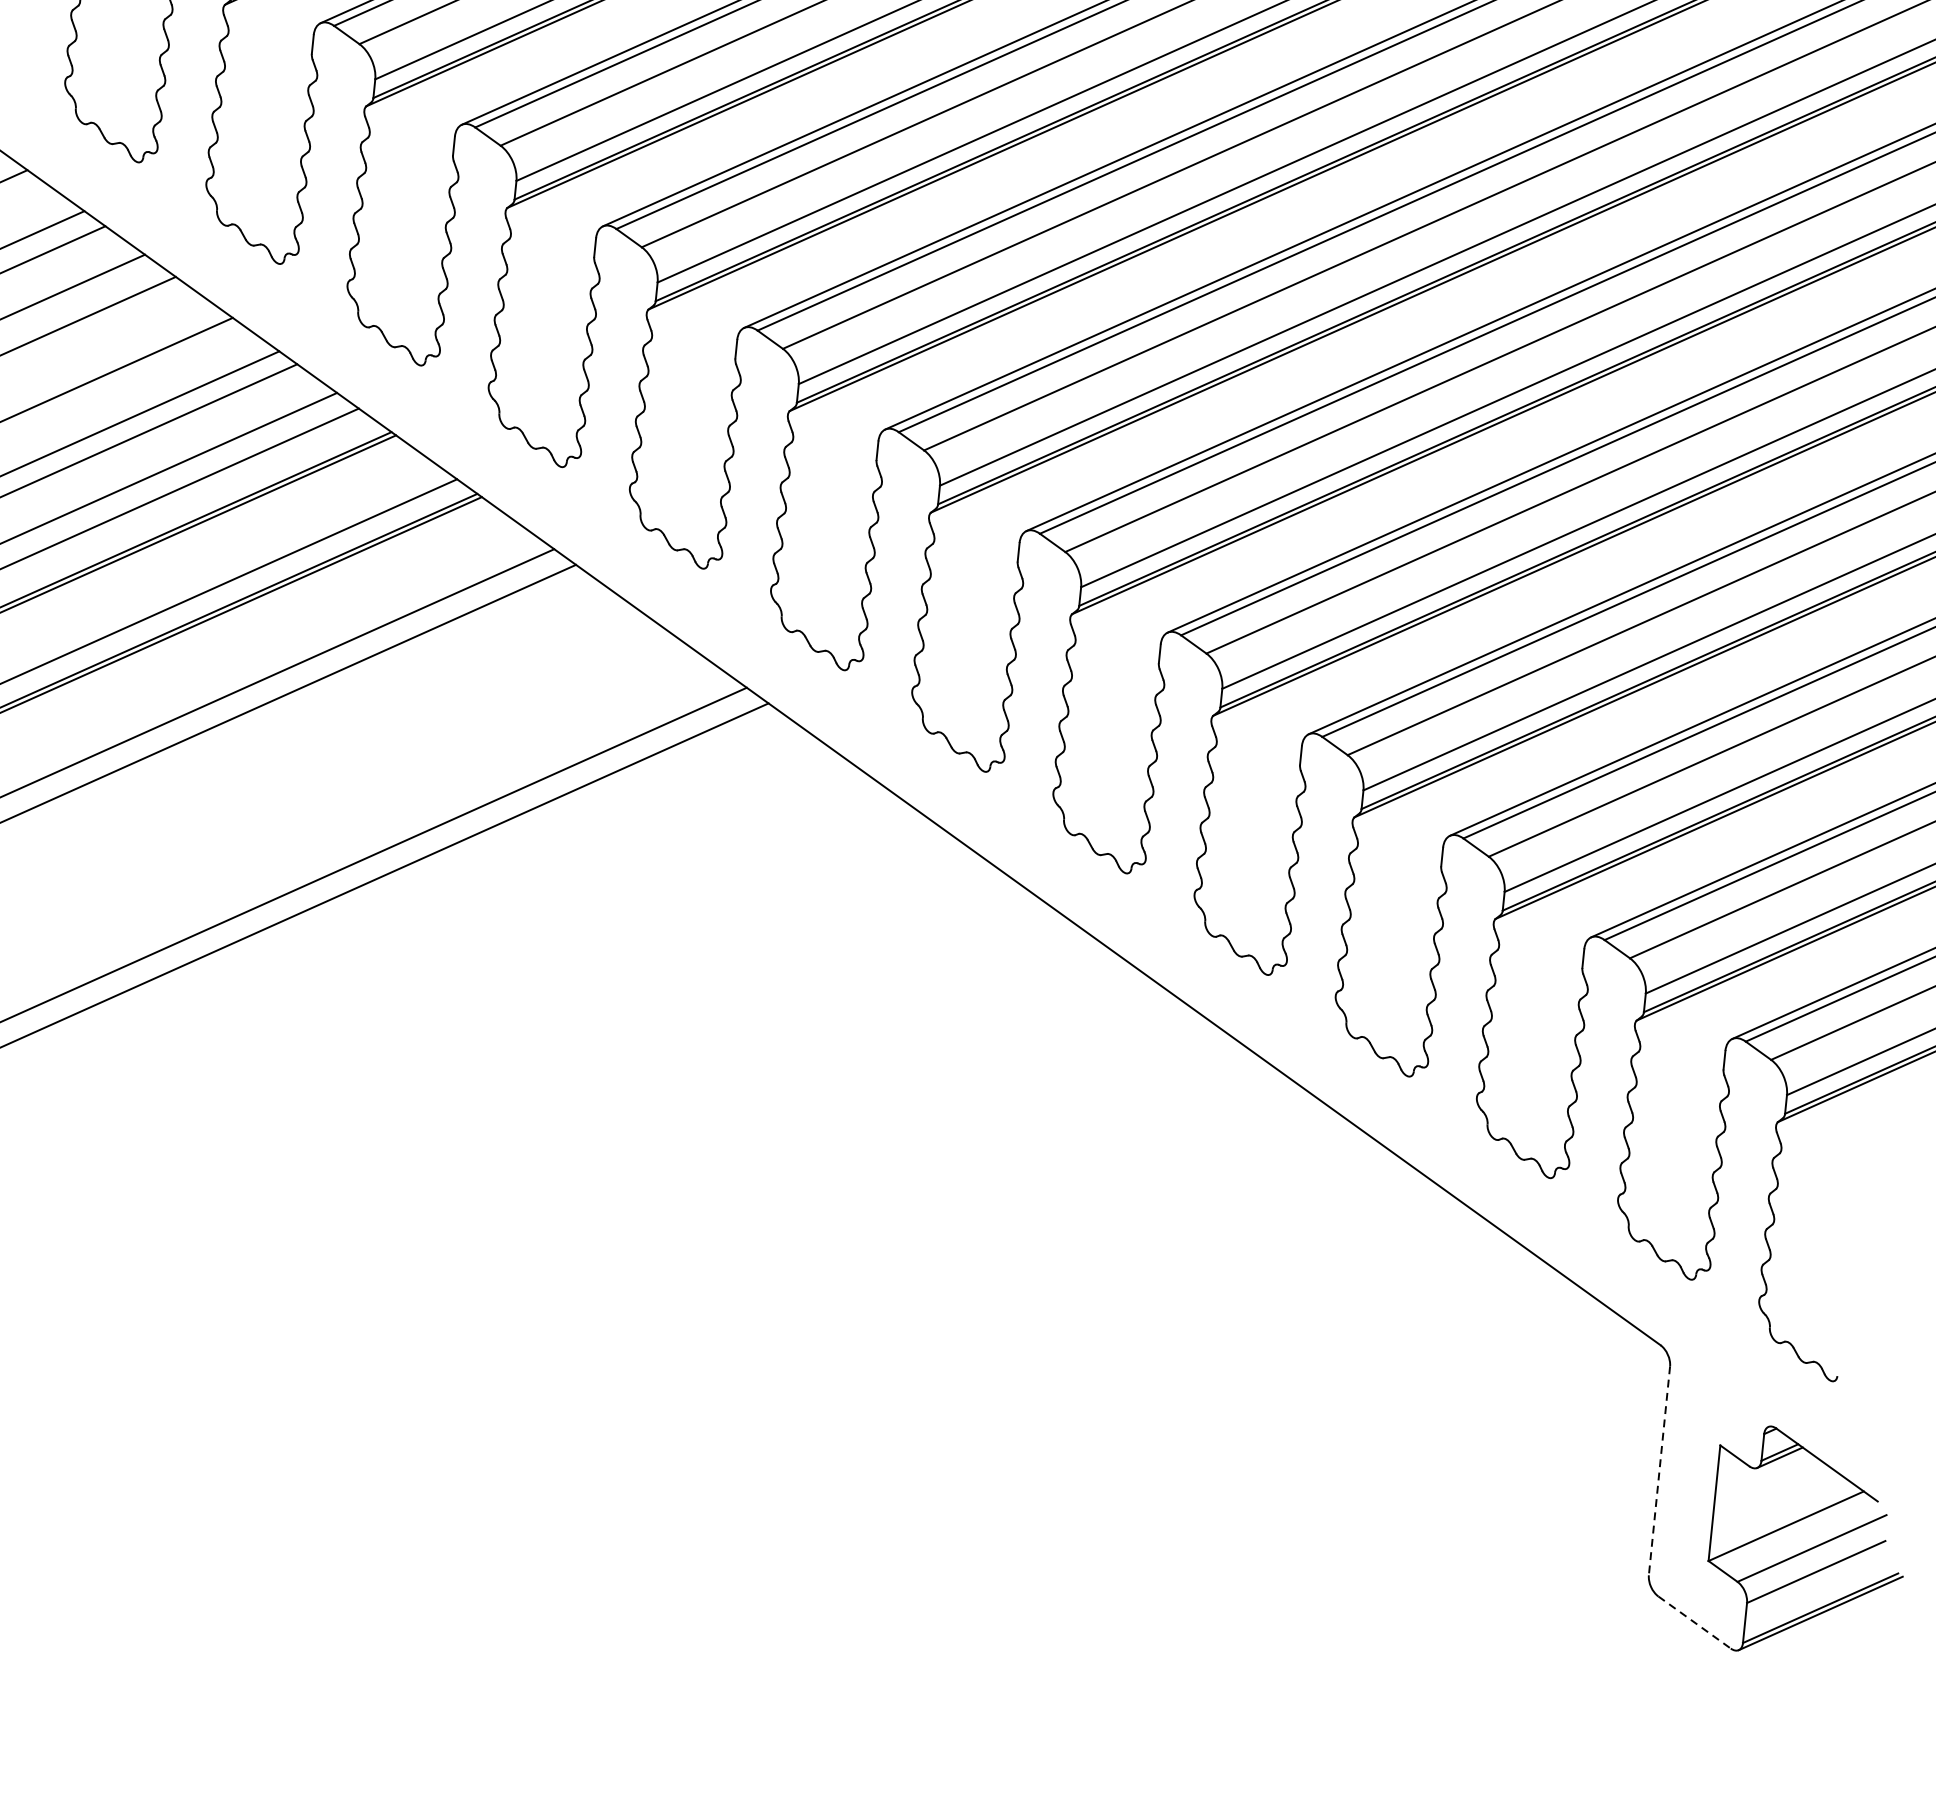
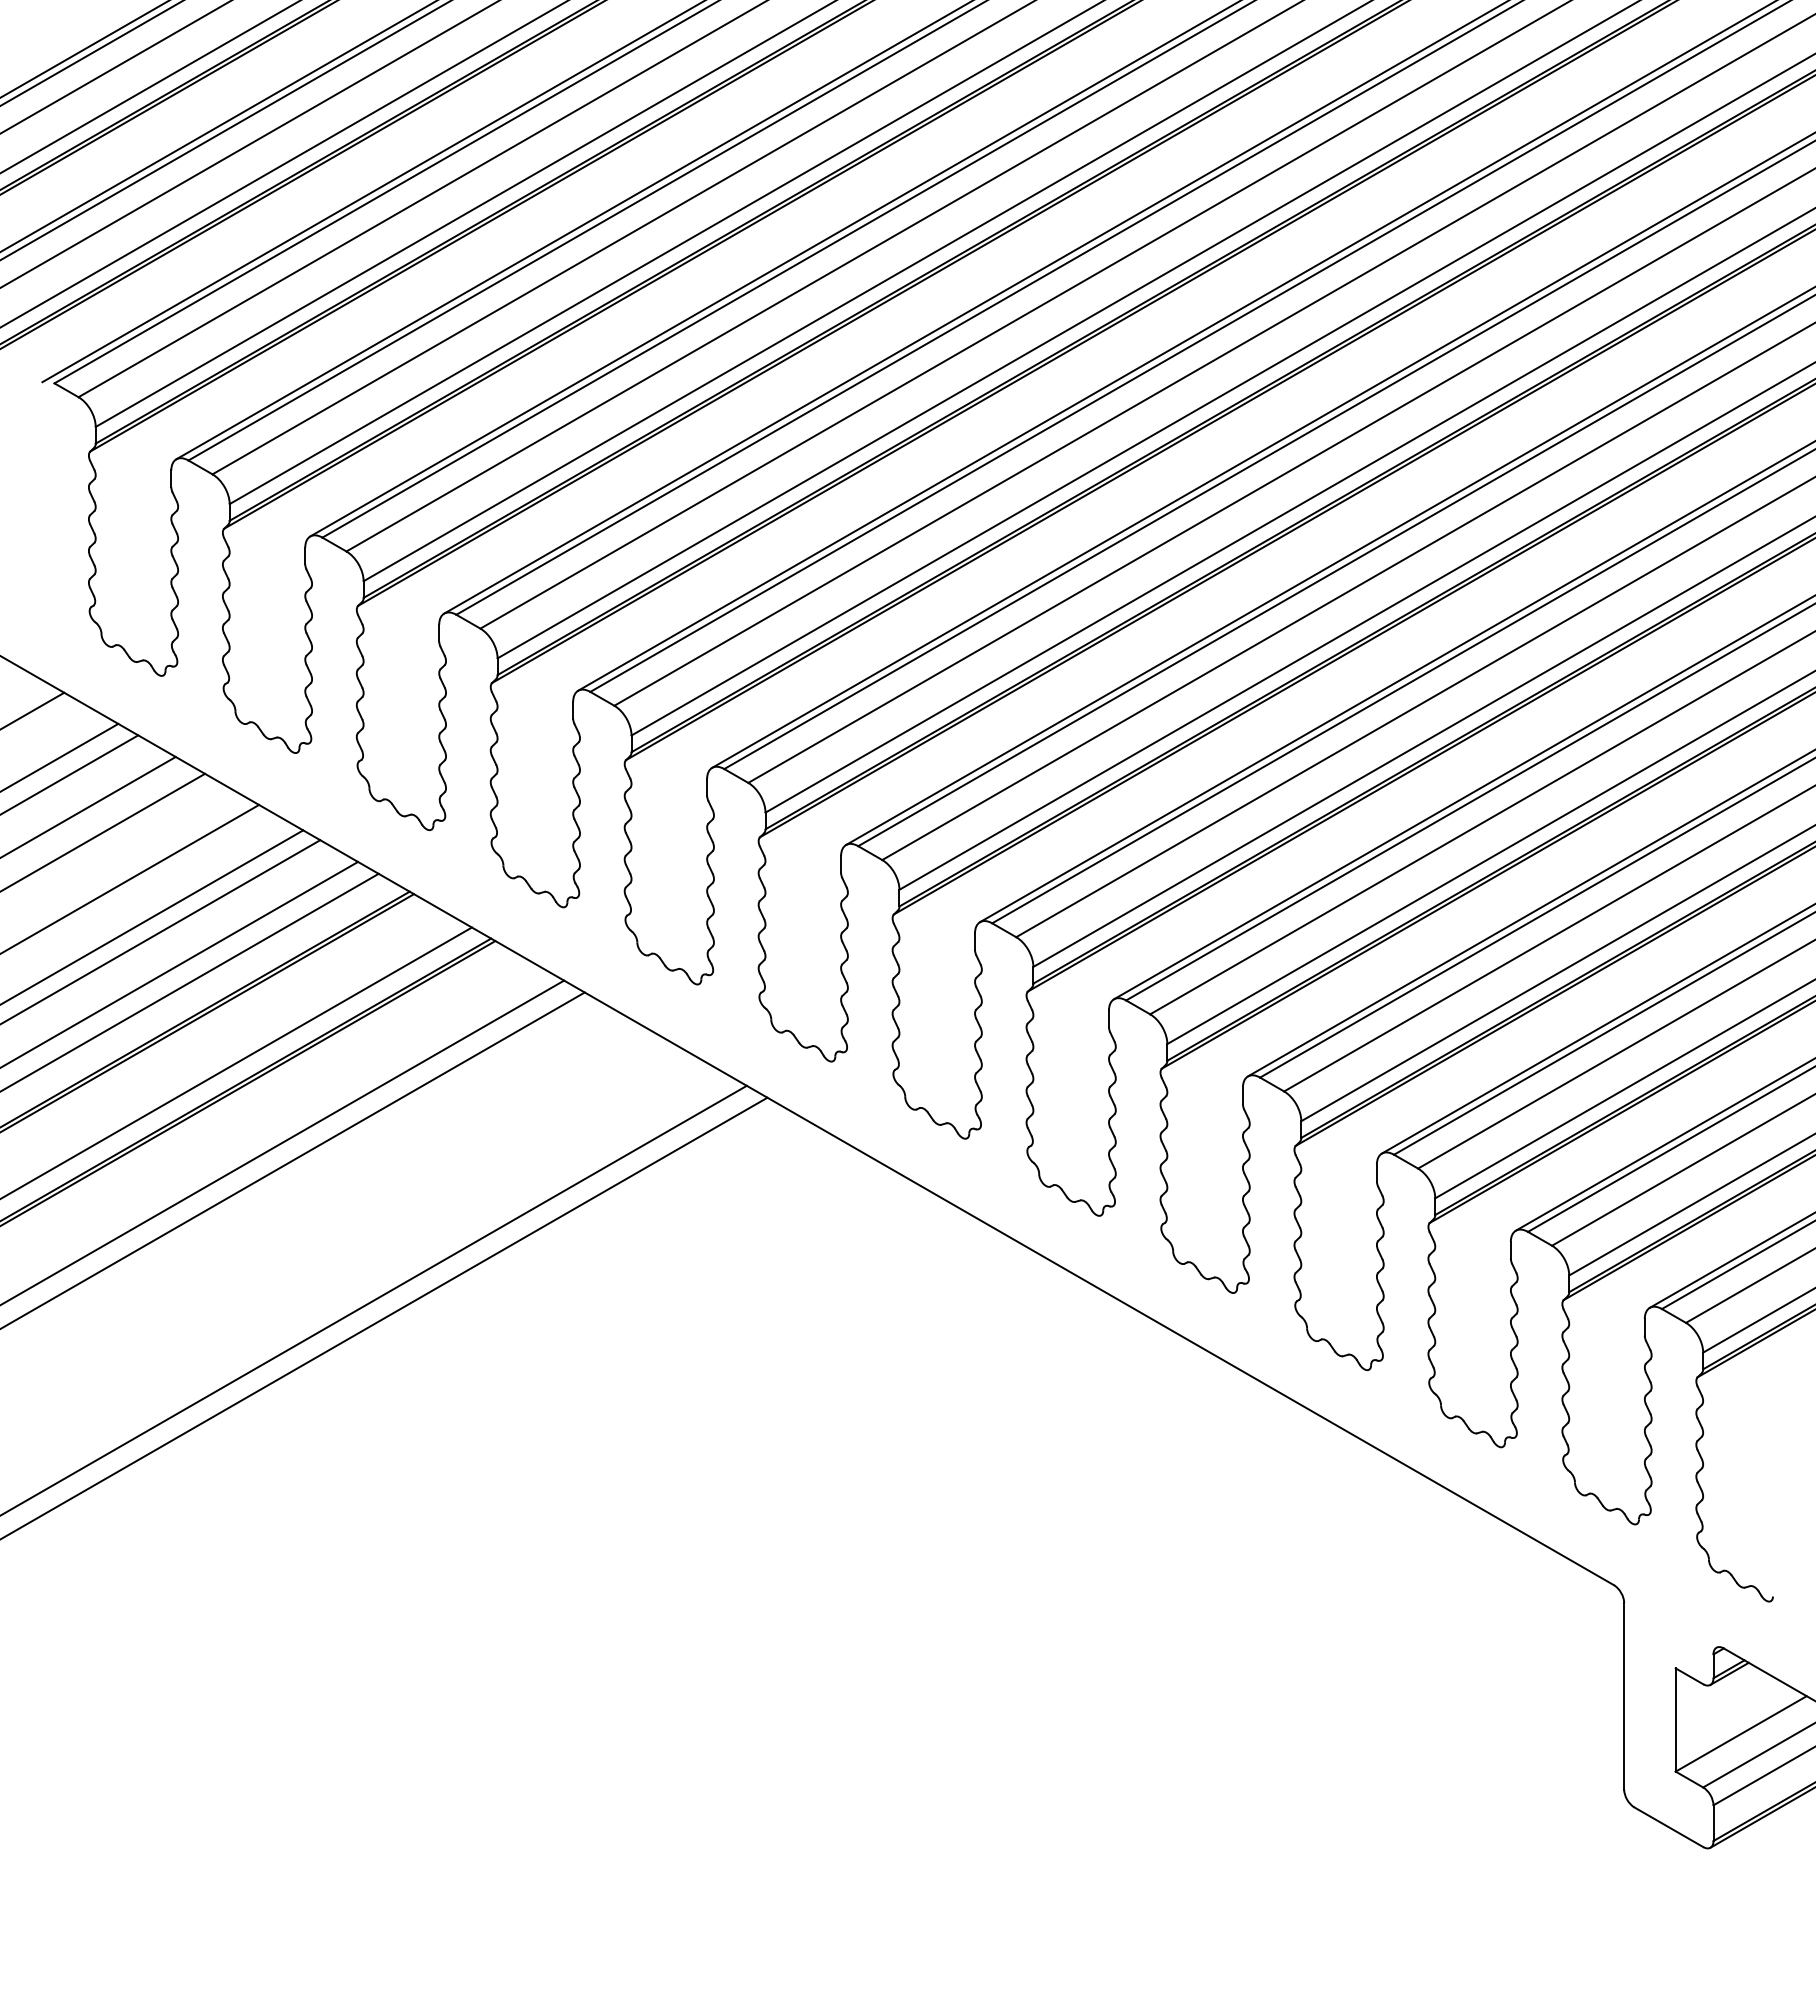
line: (1659, 1471) -> (1624, 1696), dashed -> solid
line: (1694, 1622) -> (1668, 1827), dashed -> solid

